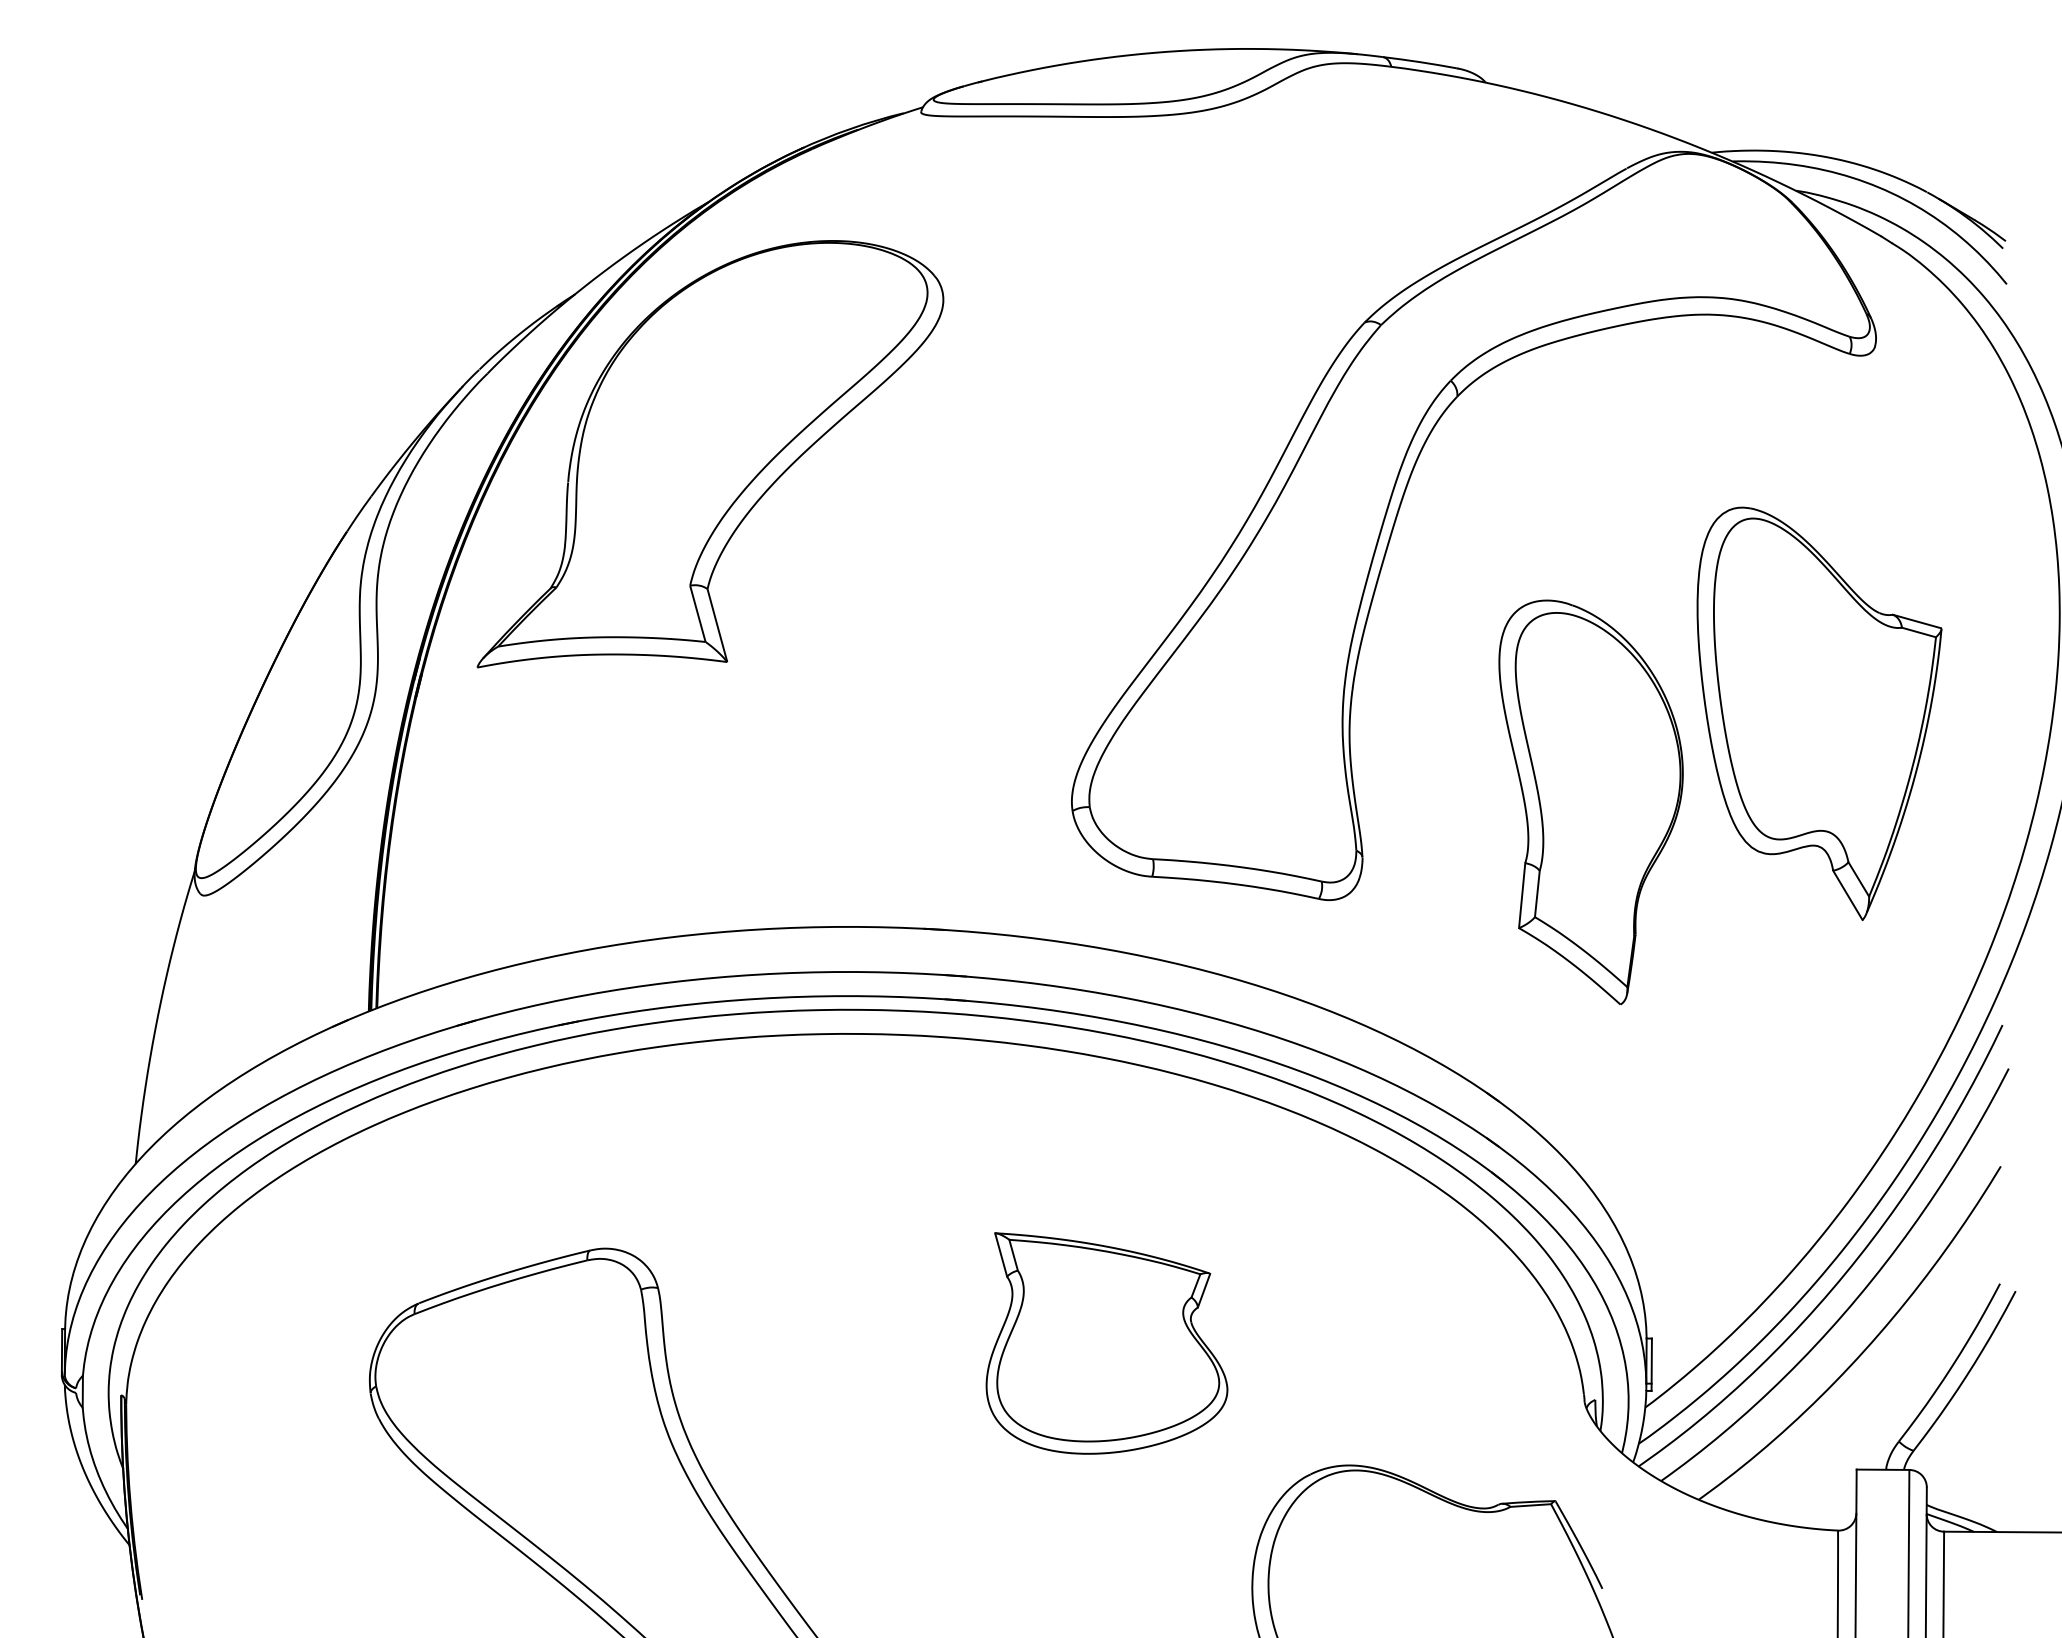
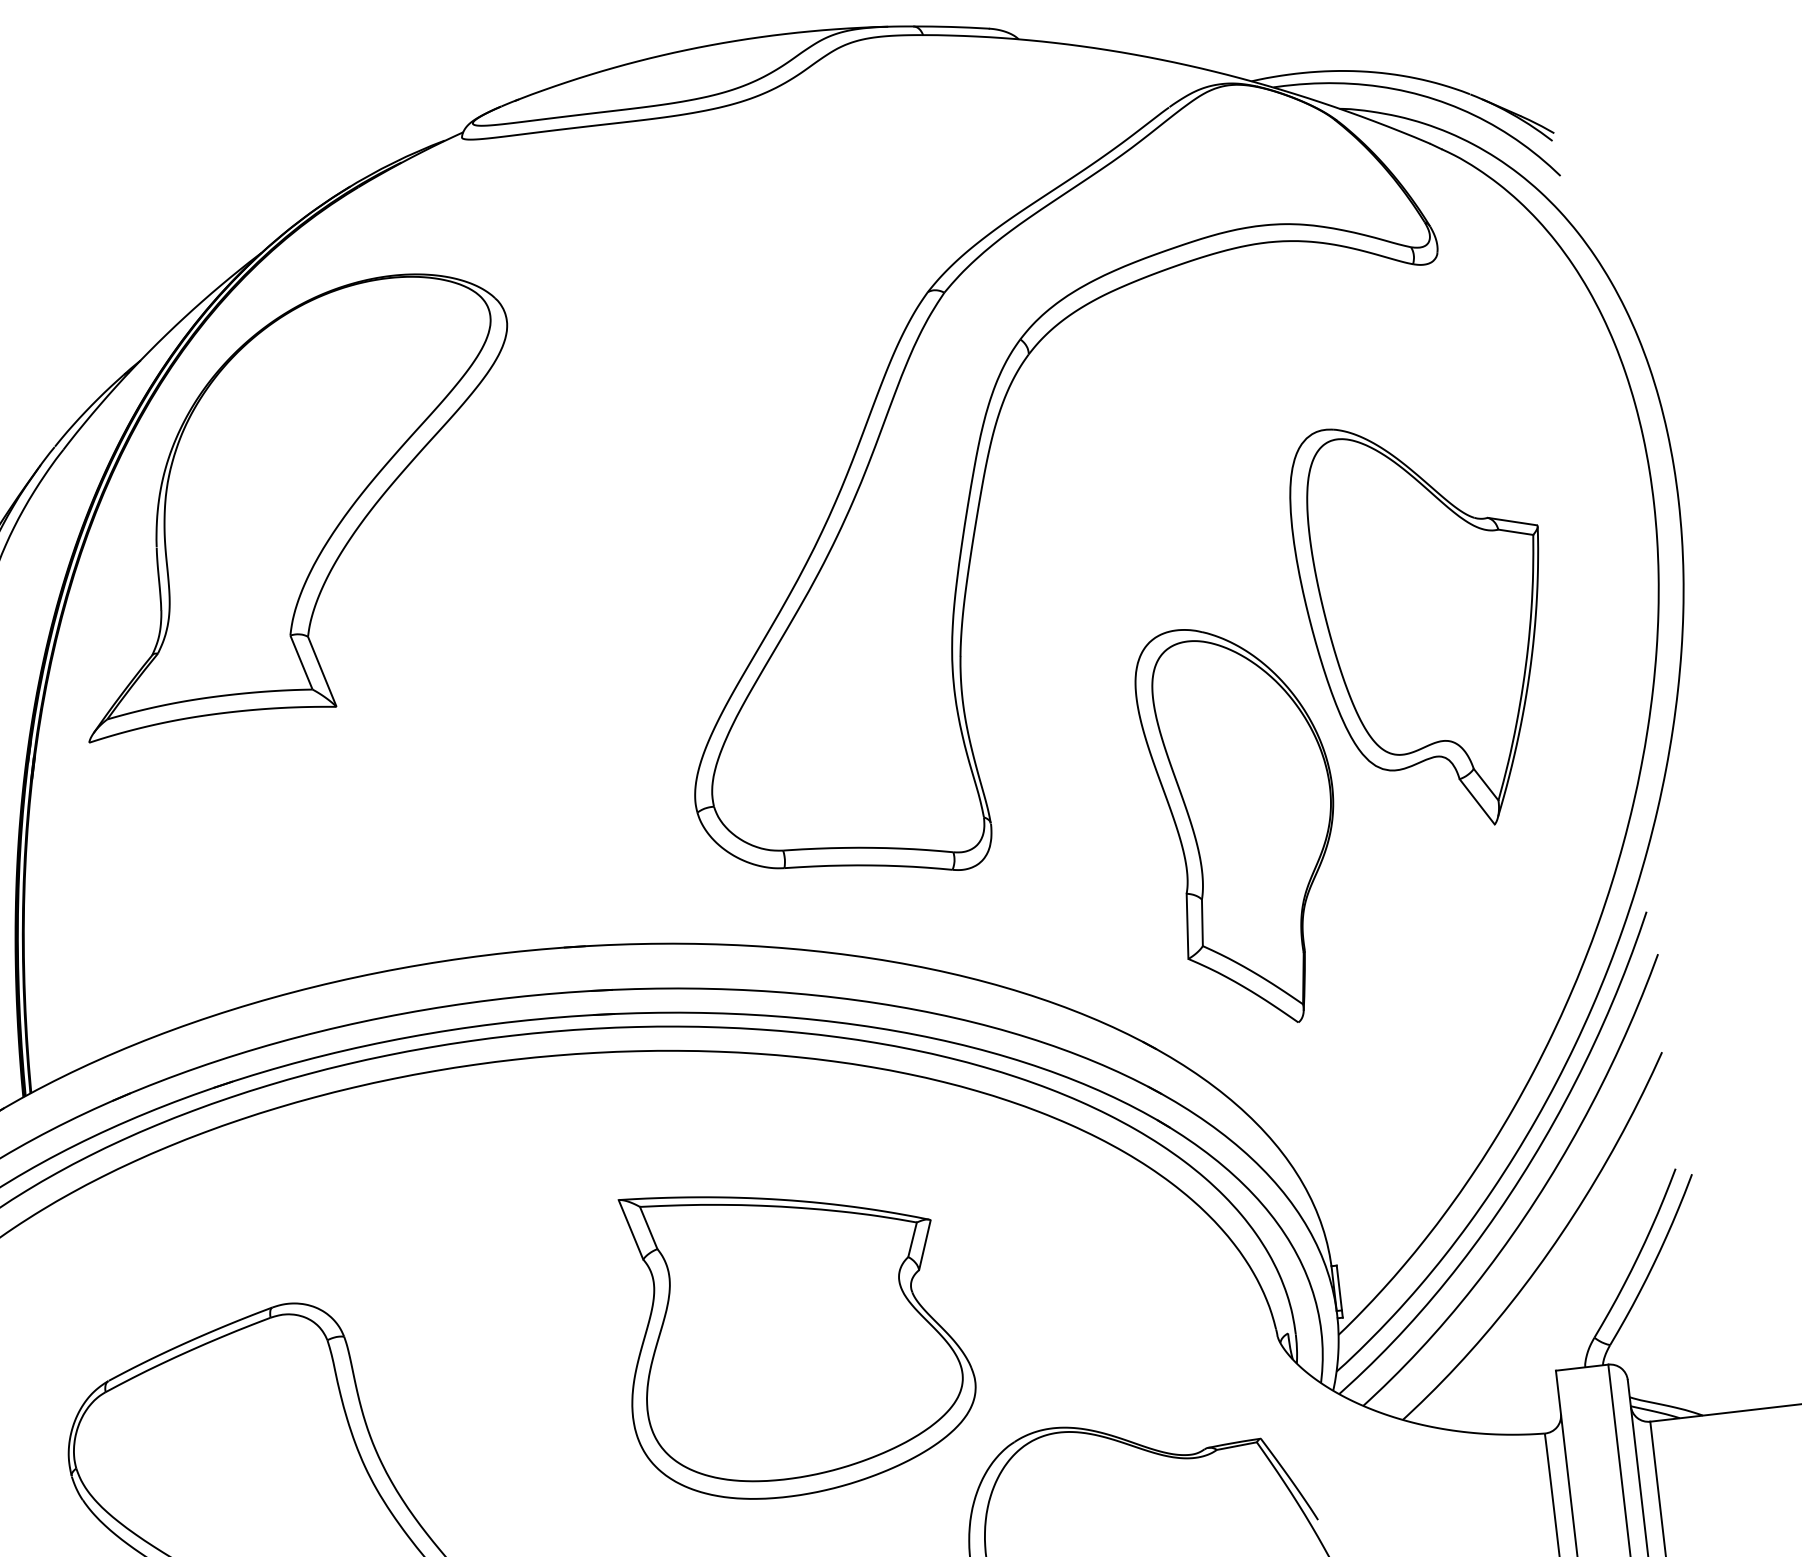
part: (1590, 802) -> (1244, 825), moved
part: (1106, 1343) -> (796, 1336), size x1.43

